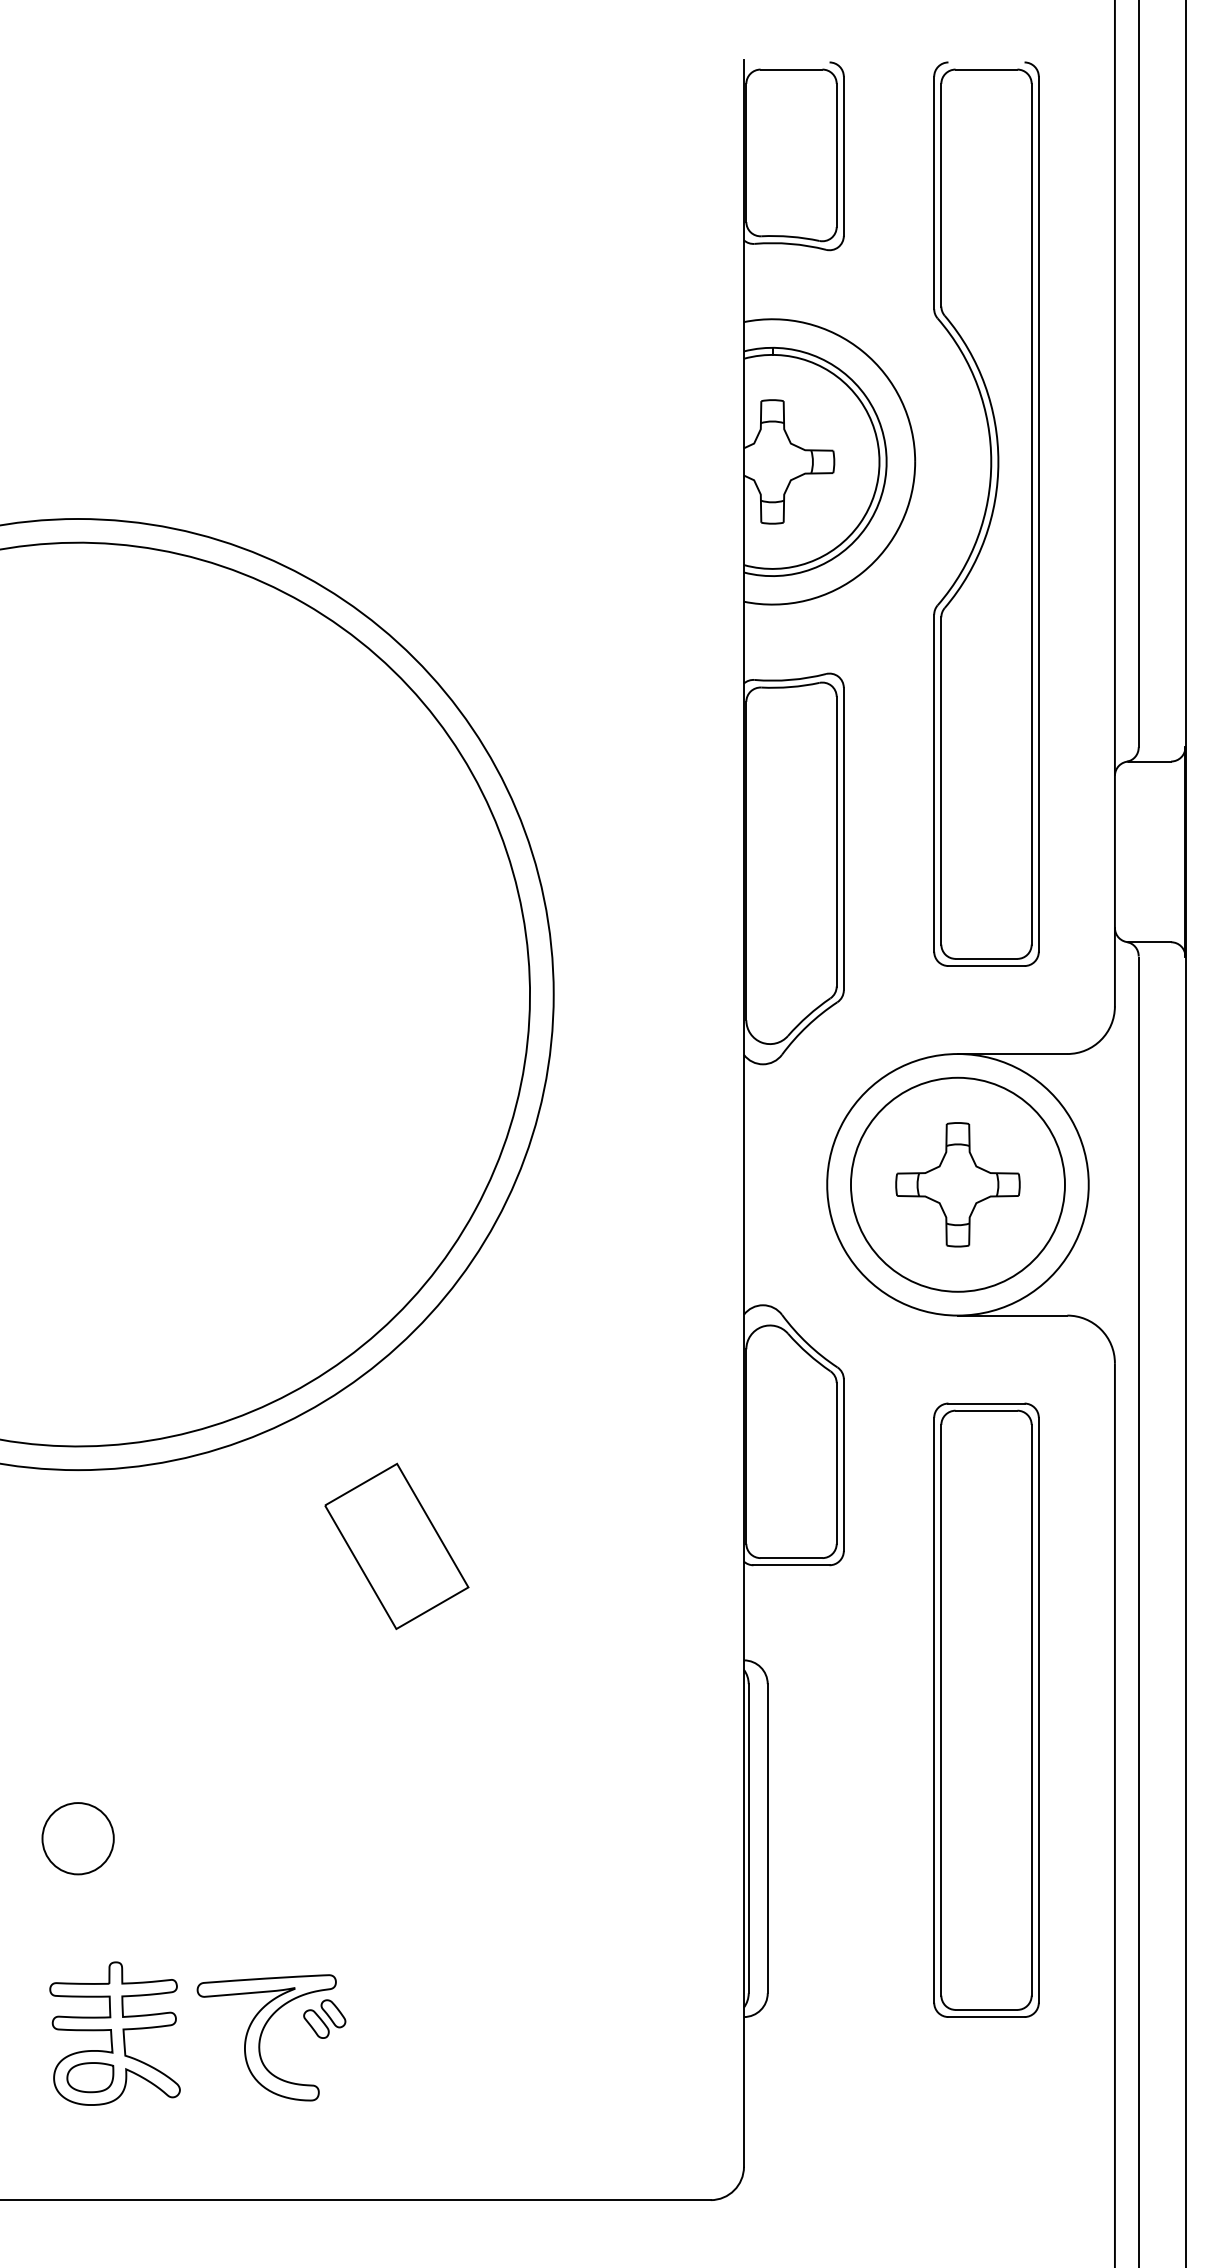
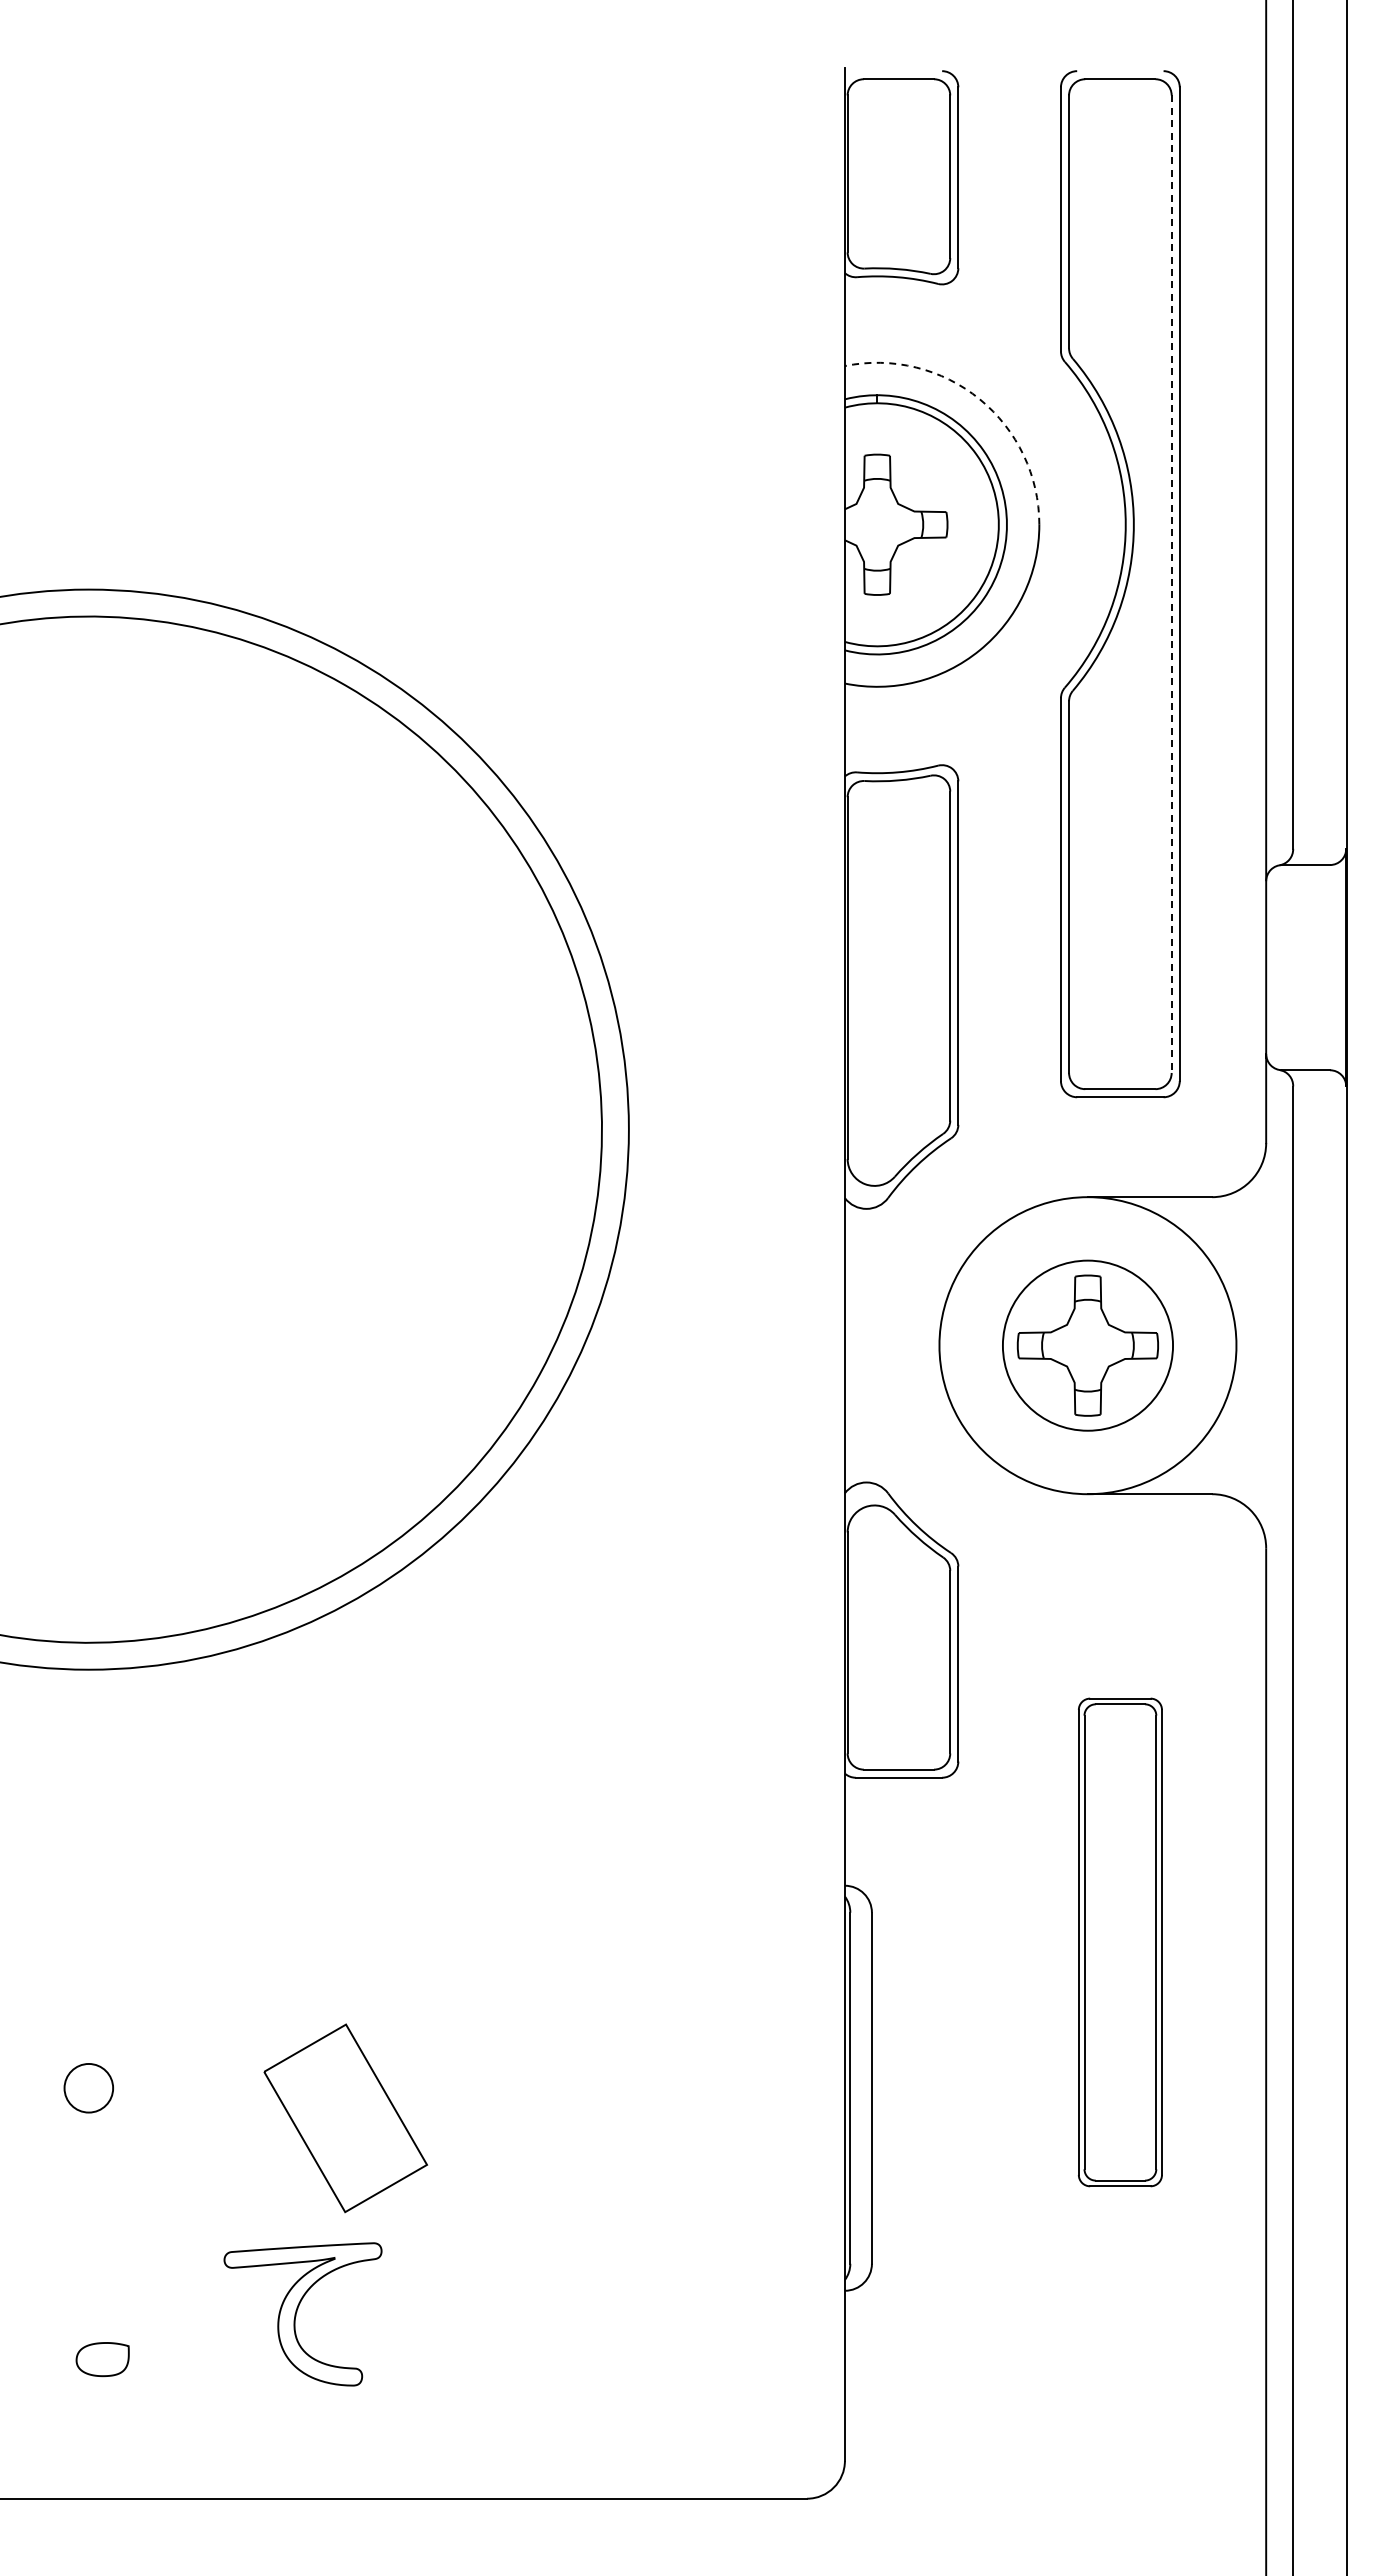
arc: (862, 351) -> (979, 399), solid -> dashed
line: (1031, 514) -> (1171, 584), solid -> dashed
circle: (957, 1184) -> (1087, 1345), size x0.7
part: (396, 1546) -> (345, 2118), moved
part: (986, 1710) -> (1120, 1942), size x0.7
circle: (77, 1838) -> (88, 2087), size x0.6
part: (324, 2018) -> (368, 2292), removed
part: (114, 2033) -> (130, 2309), removed

